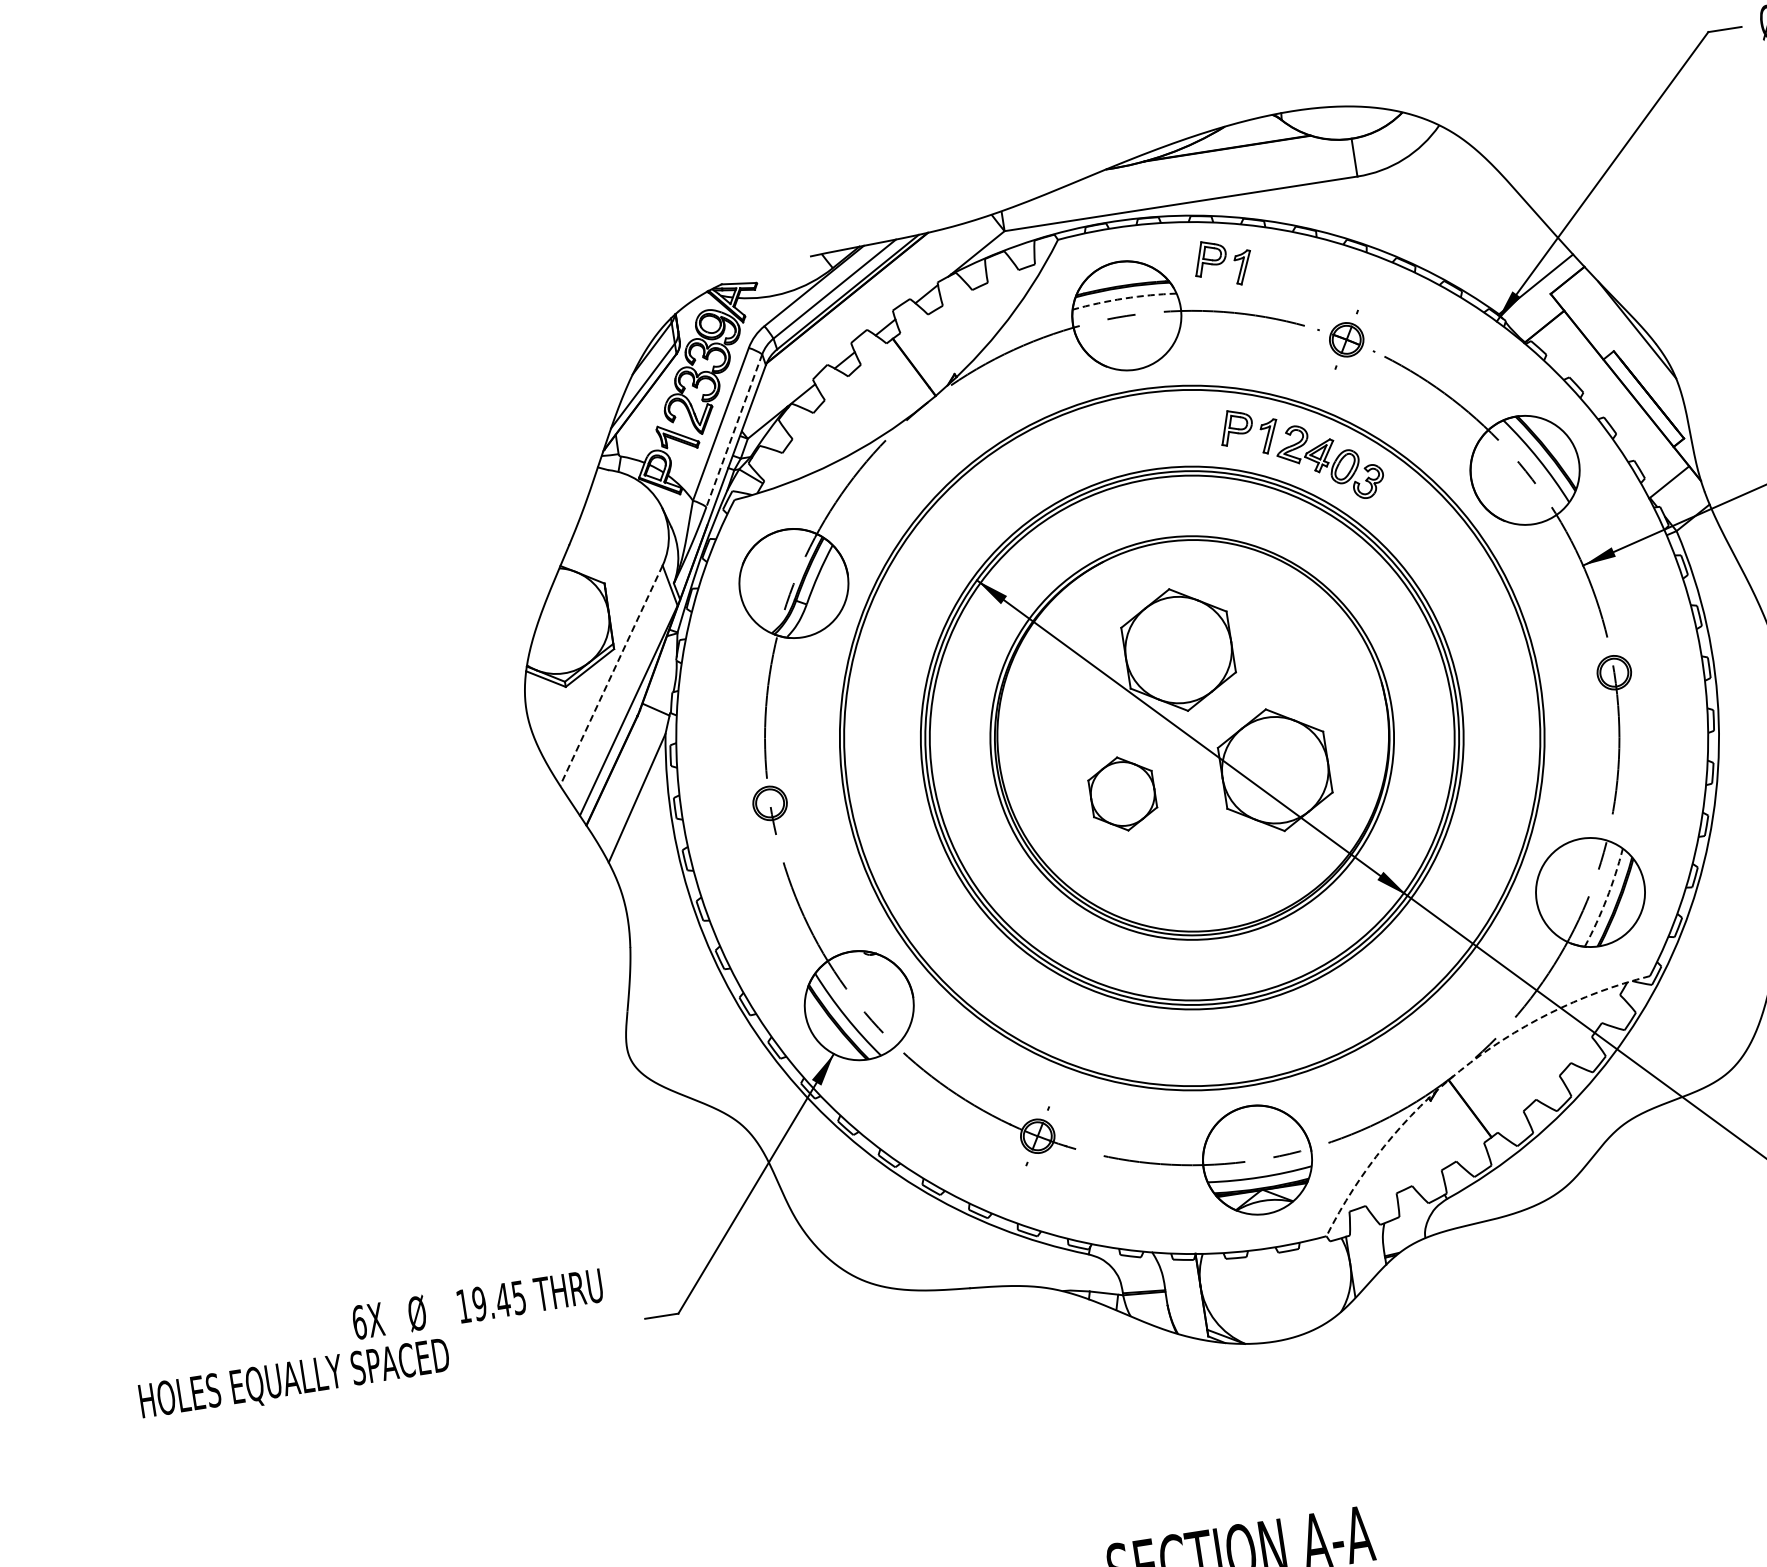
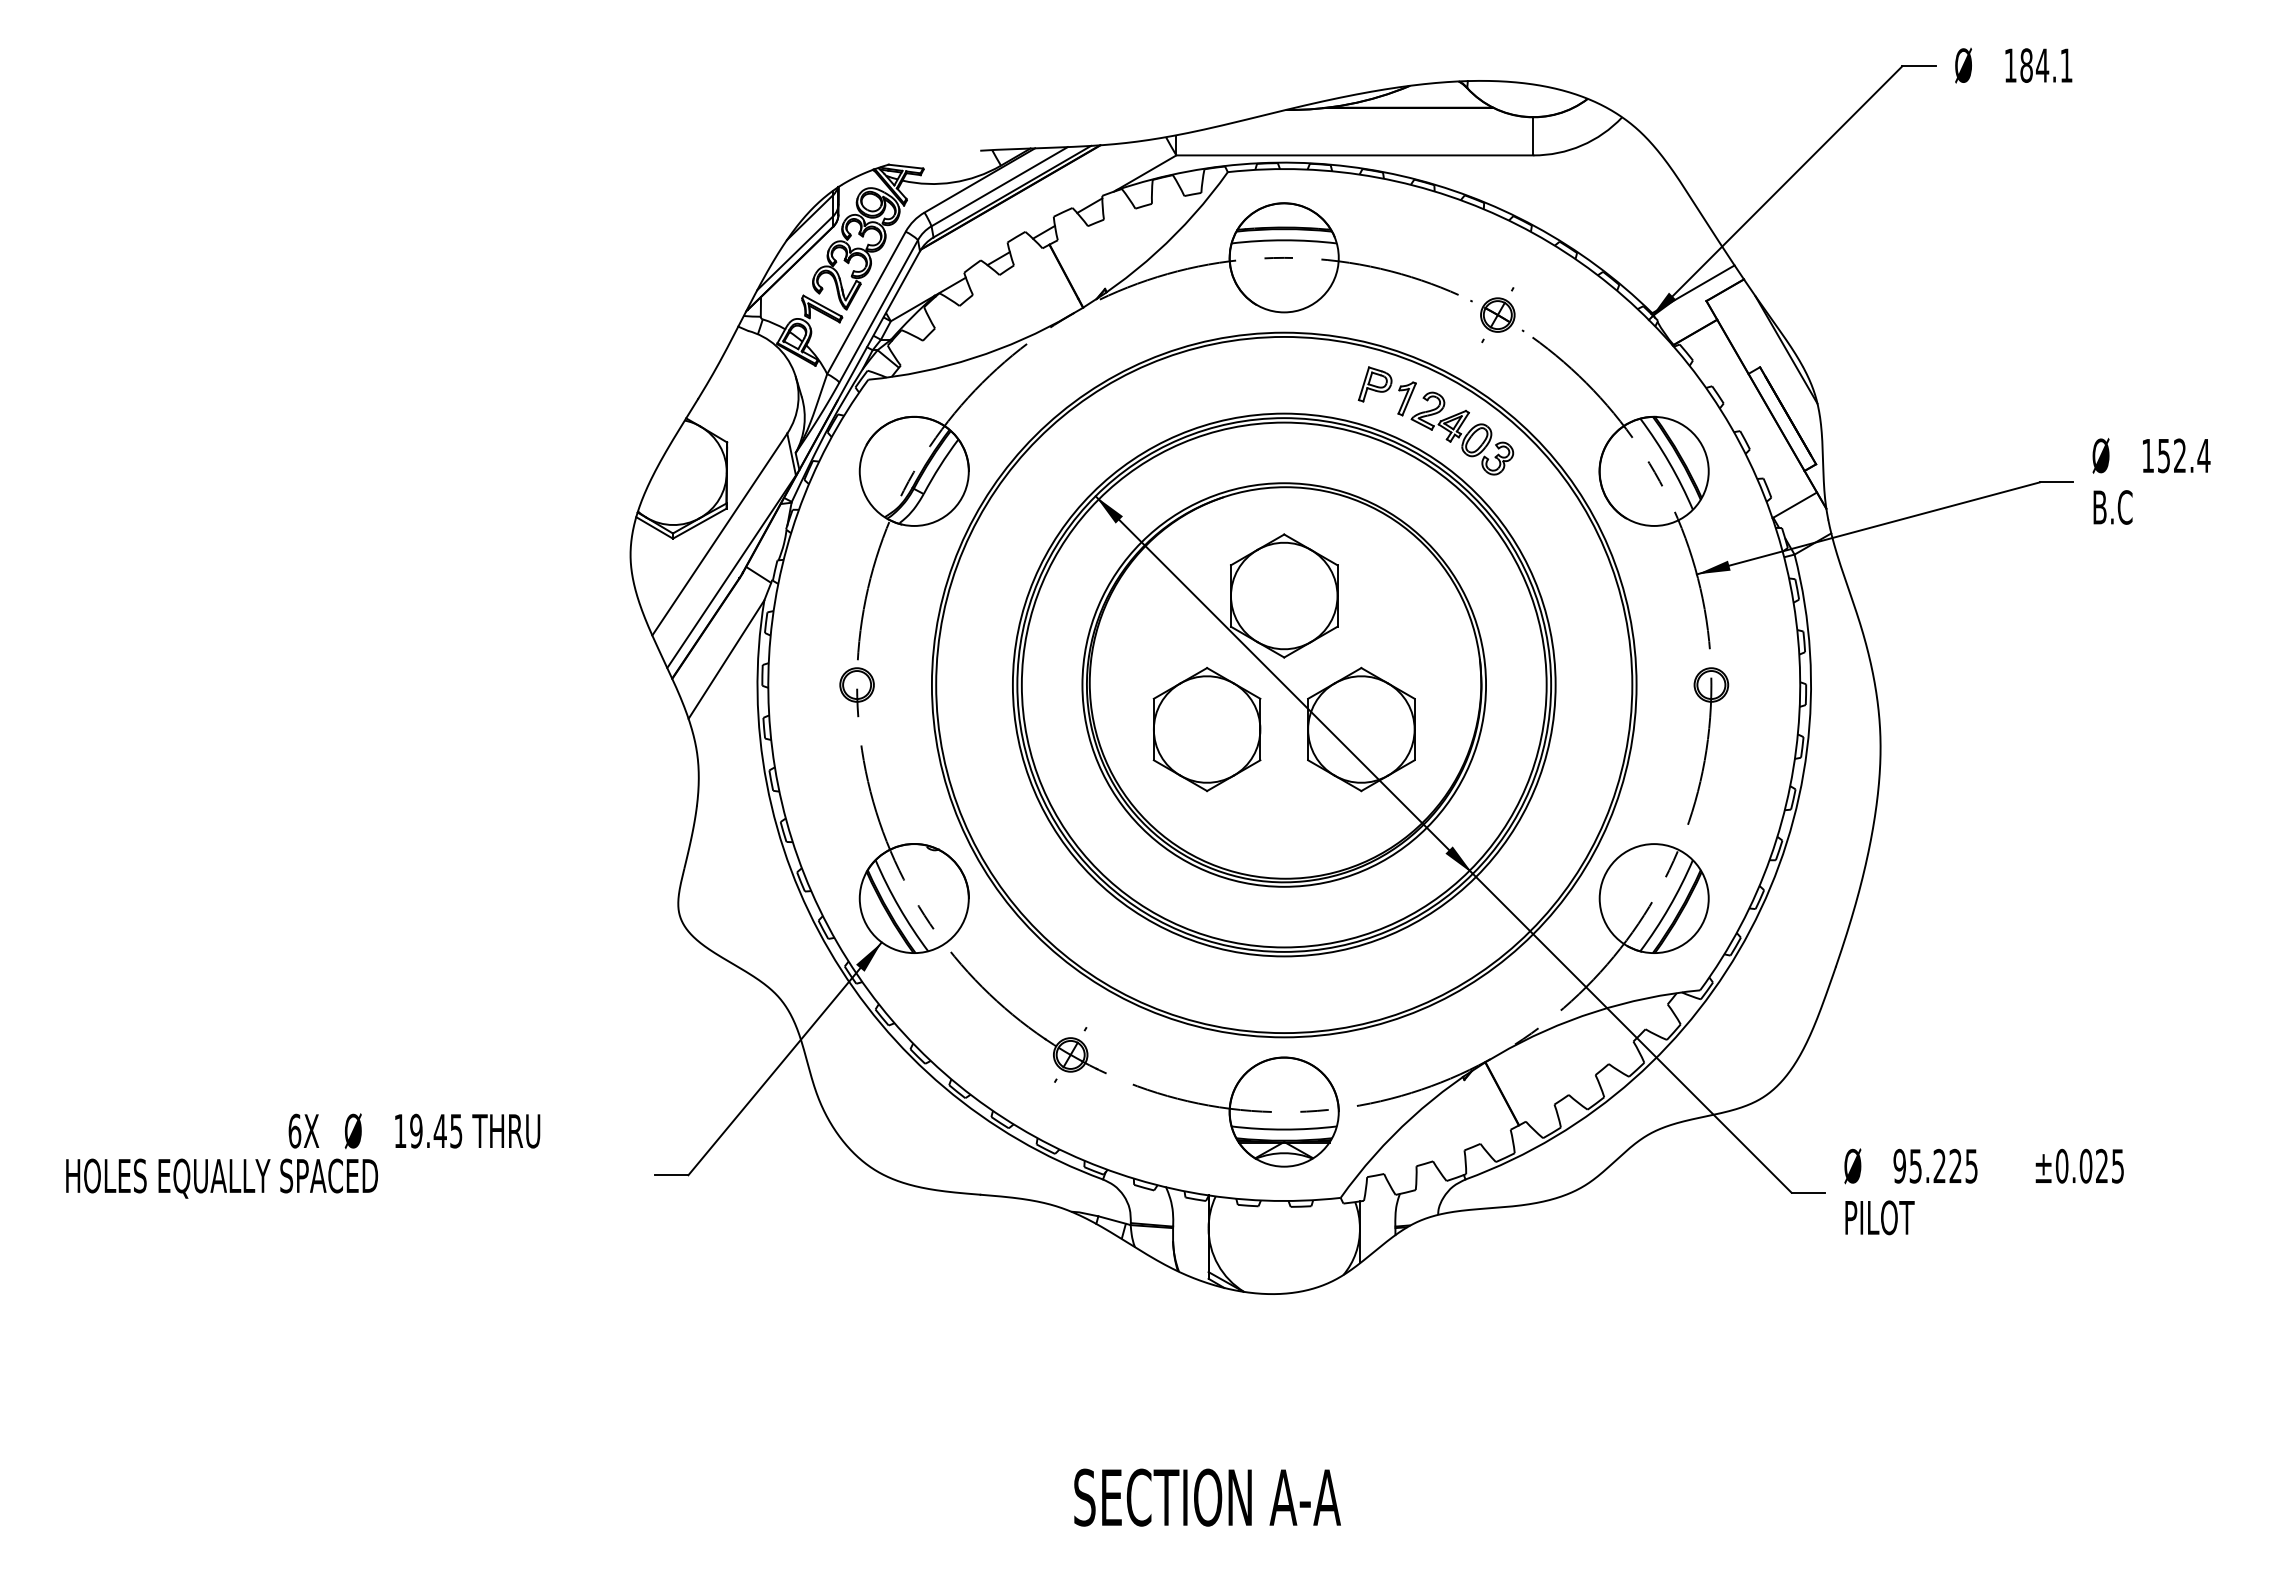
part: (1222, 263) -> (1386, 220), removed
arc: (1124, 298) -> (1284, 240), dashed -> solid
line: (734, 430) -> (878, 311), dashed -> solid
line: (611, 675) -> (719, 534), dashed -> solid
part: (1122, 793) -> (1206, 729), size x1.67
arc: (1606, 898) -> (1669, 907), dashed -> solid
arc: (1459, 1070) -> (1497, 1054), dashed -> solid
text: (371, 1345) -> (303, 1155), moved

